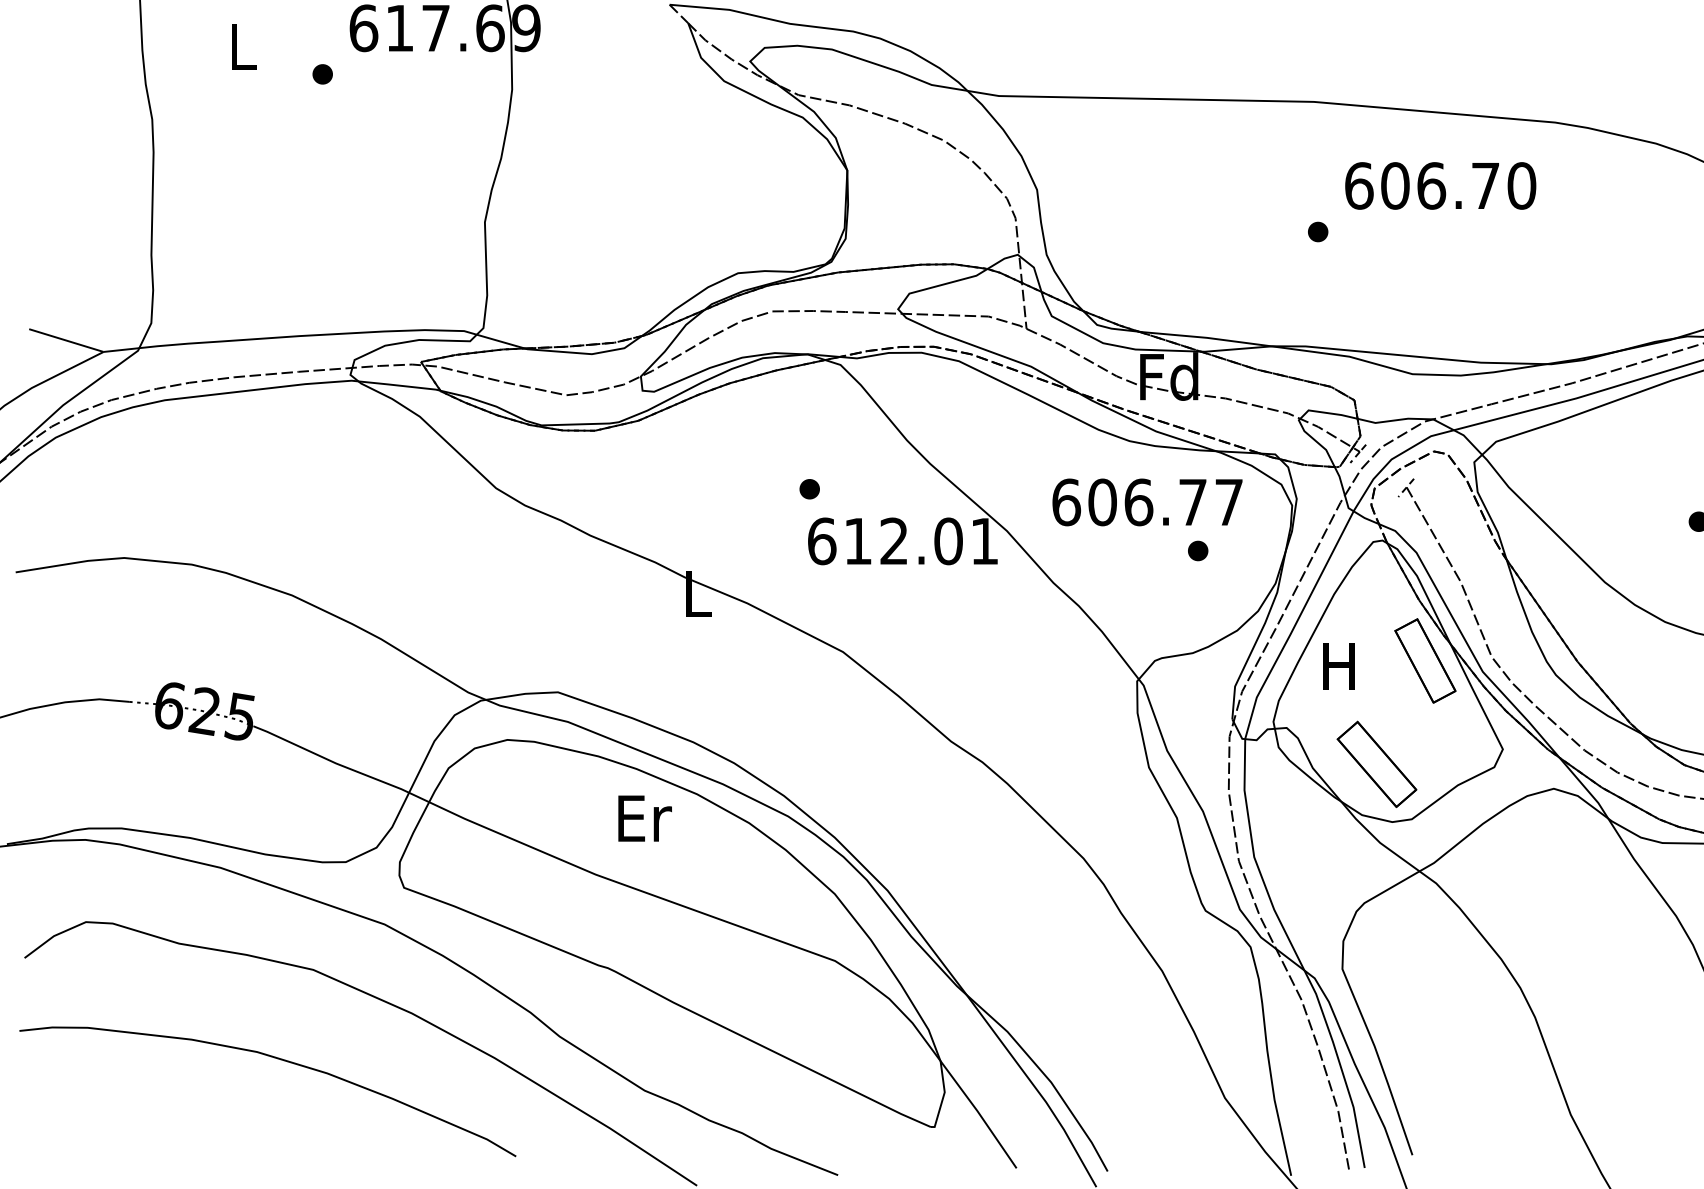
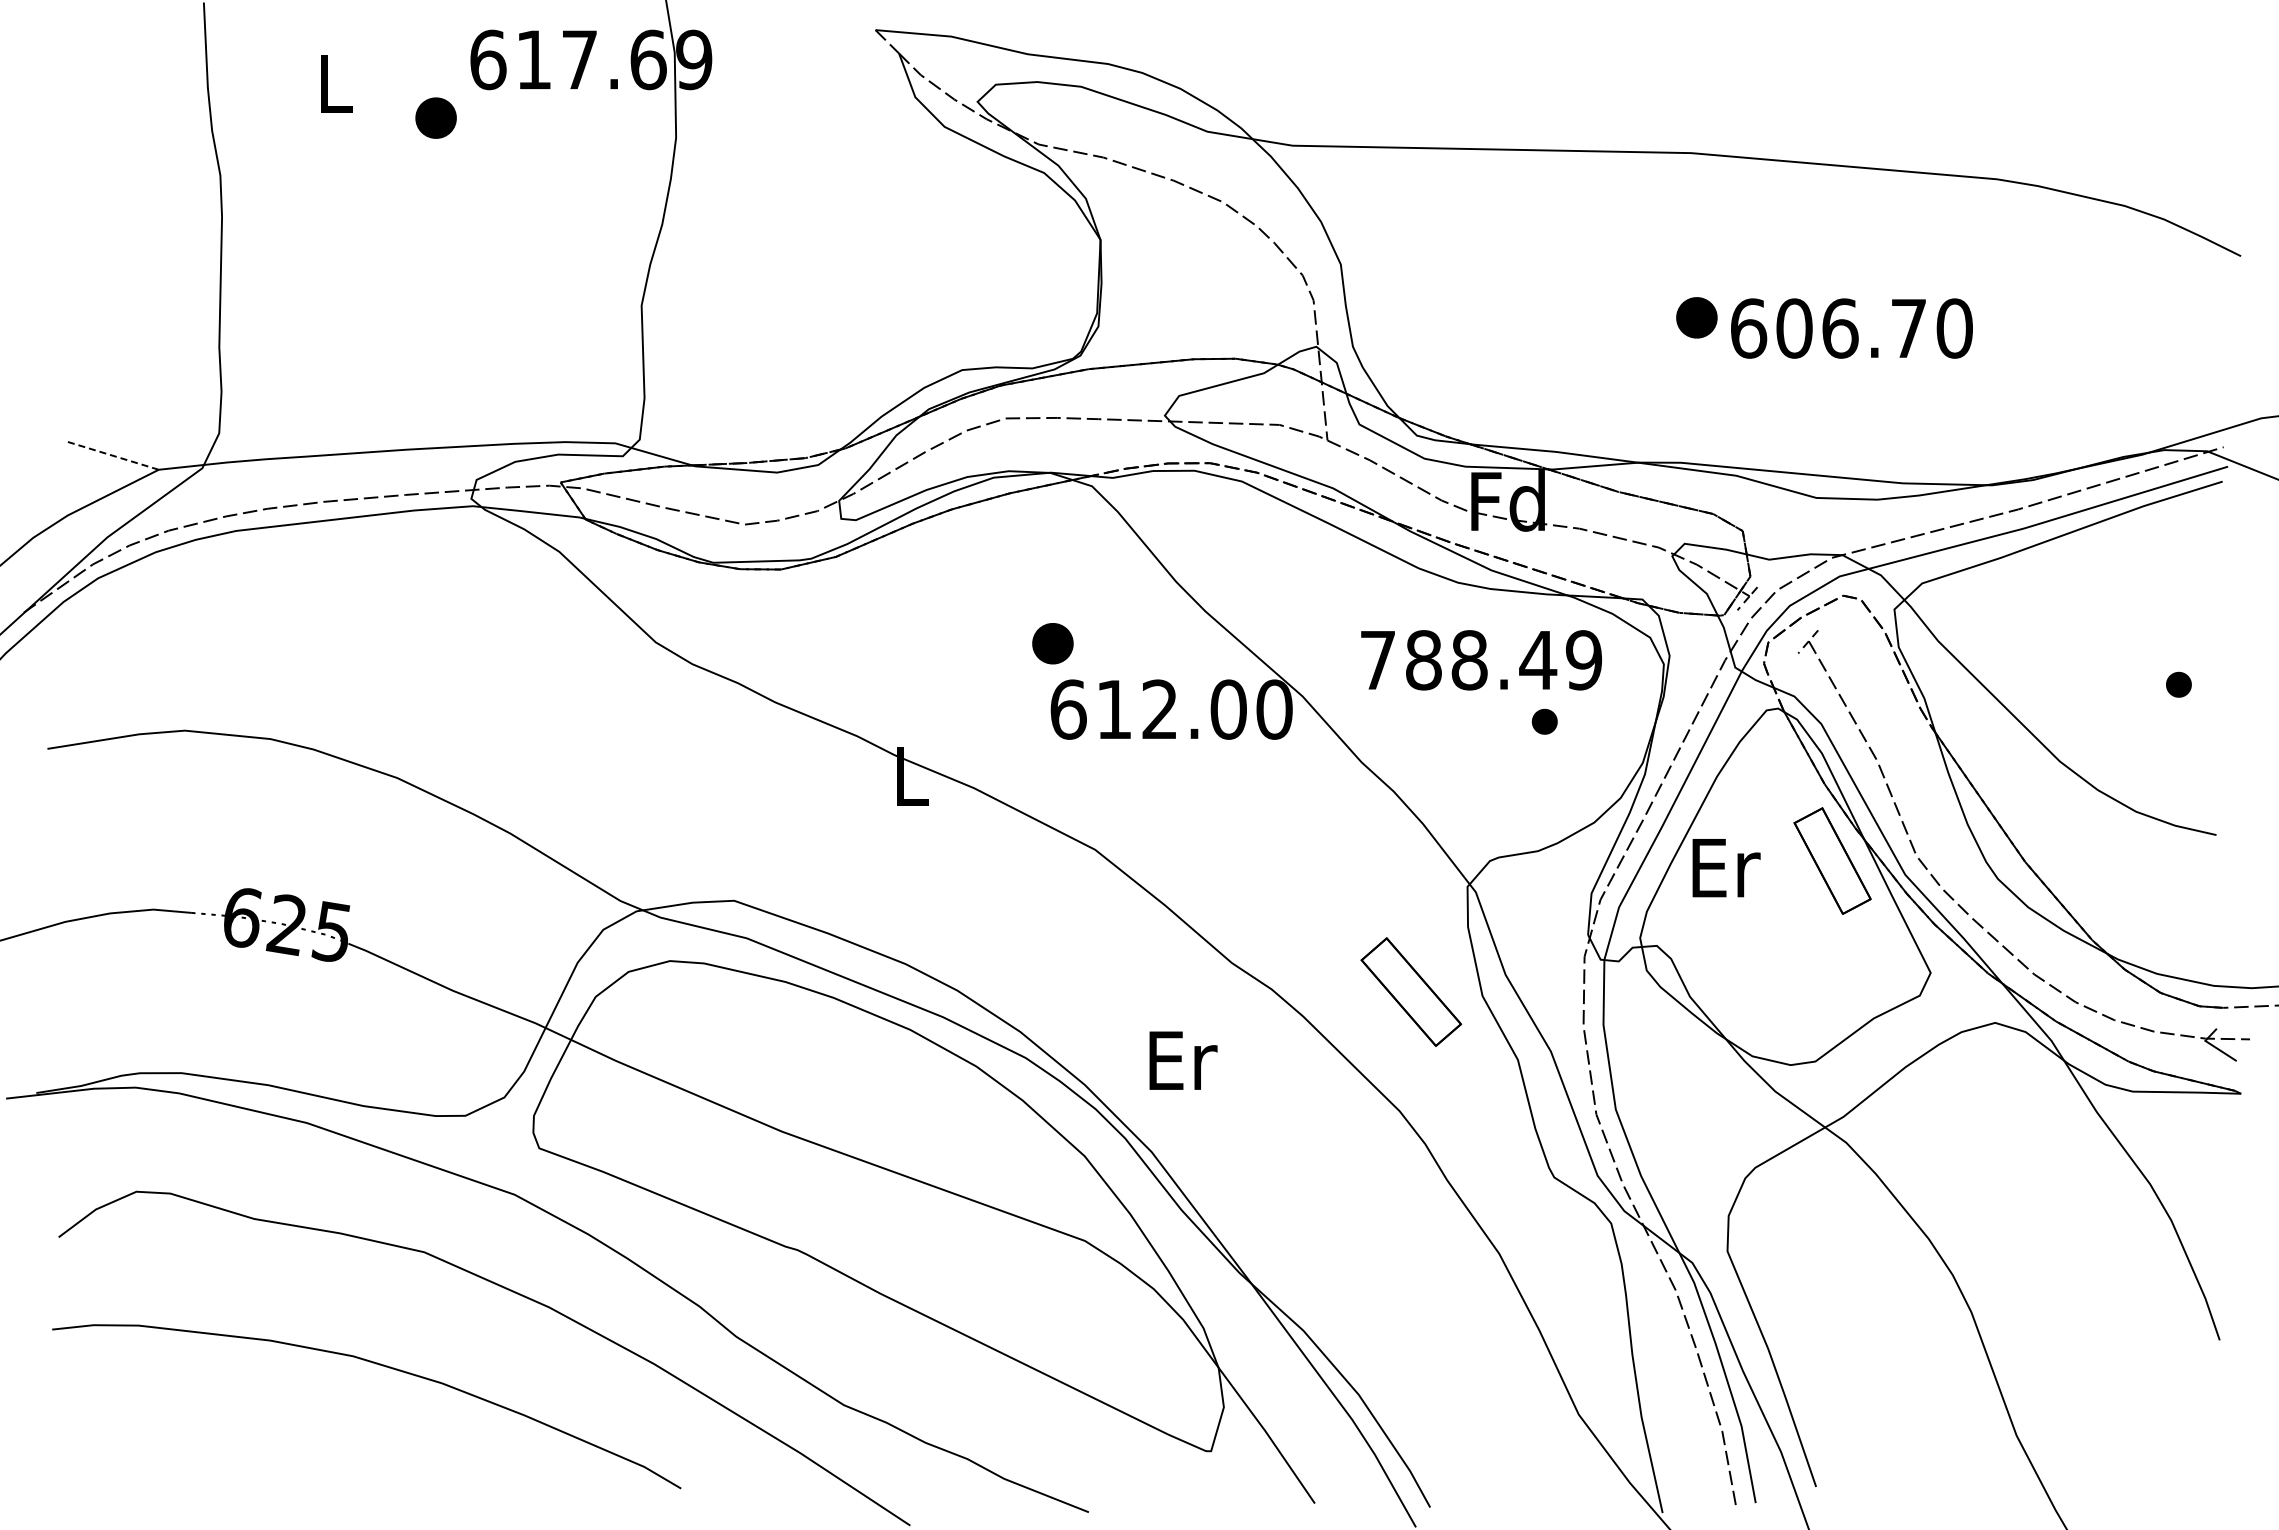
part: (322, 74) -> (436, 118), size x1.6
text: (1440, 185) -> (1851, 328), moved
part: (1317, 231) -> (1696, 317), size x1.6
line: (66, 340) -> (111, 455), solid -> dashed
part: (809, 489) -> (1052, 643), size x1.6
text: (1148, 502) -> (1481, 660), 606.77 -> 788.49
text: (984, 541) -> (1274, 709), 612.01 -> 612.00
text: (1341, 666) -> (1726, 868), H -> Er
part: (1377, 763) -> (1411, 991), moved
text: (645, 818) -> (1183, 1060), moved

